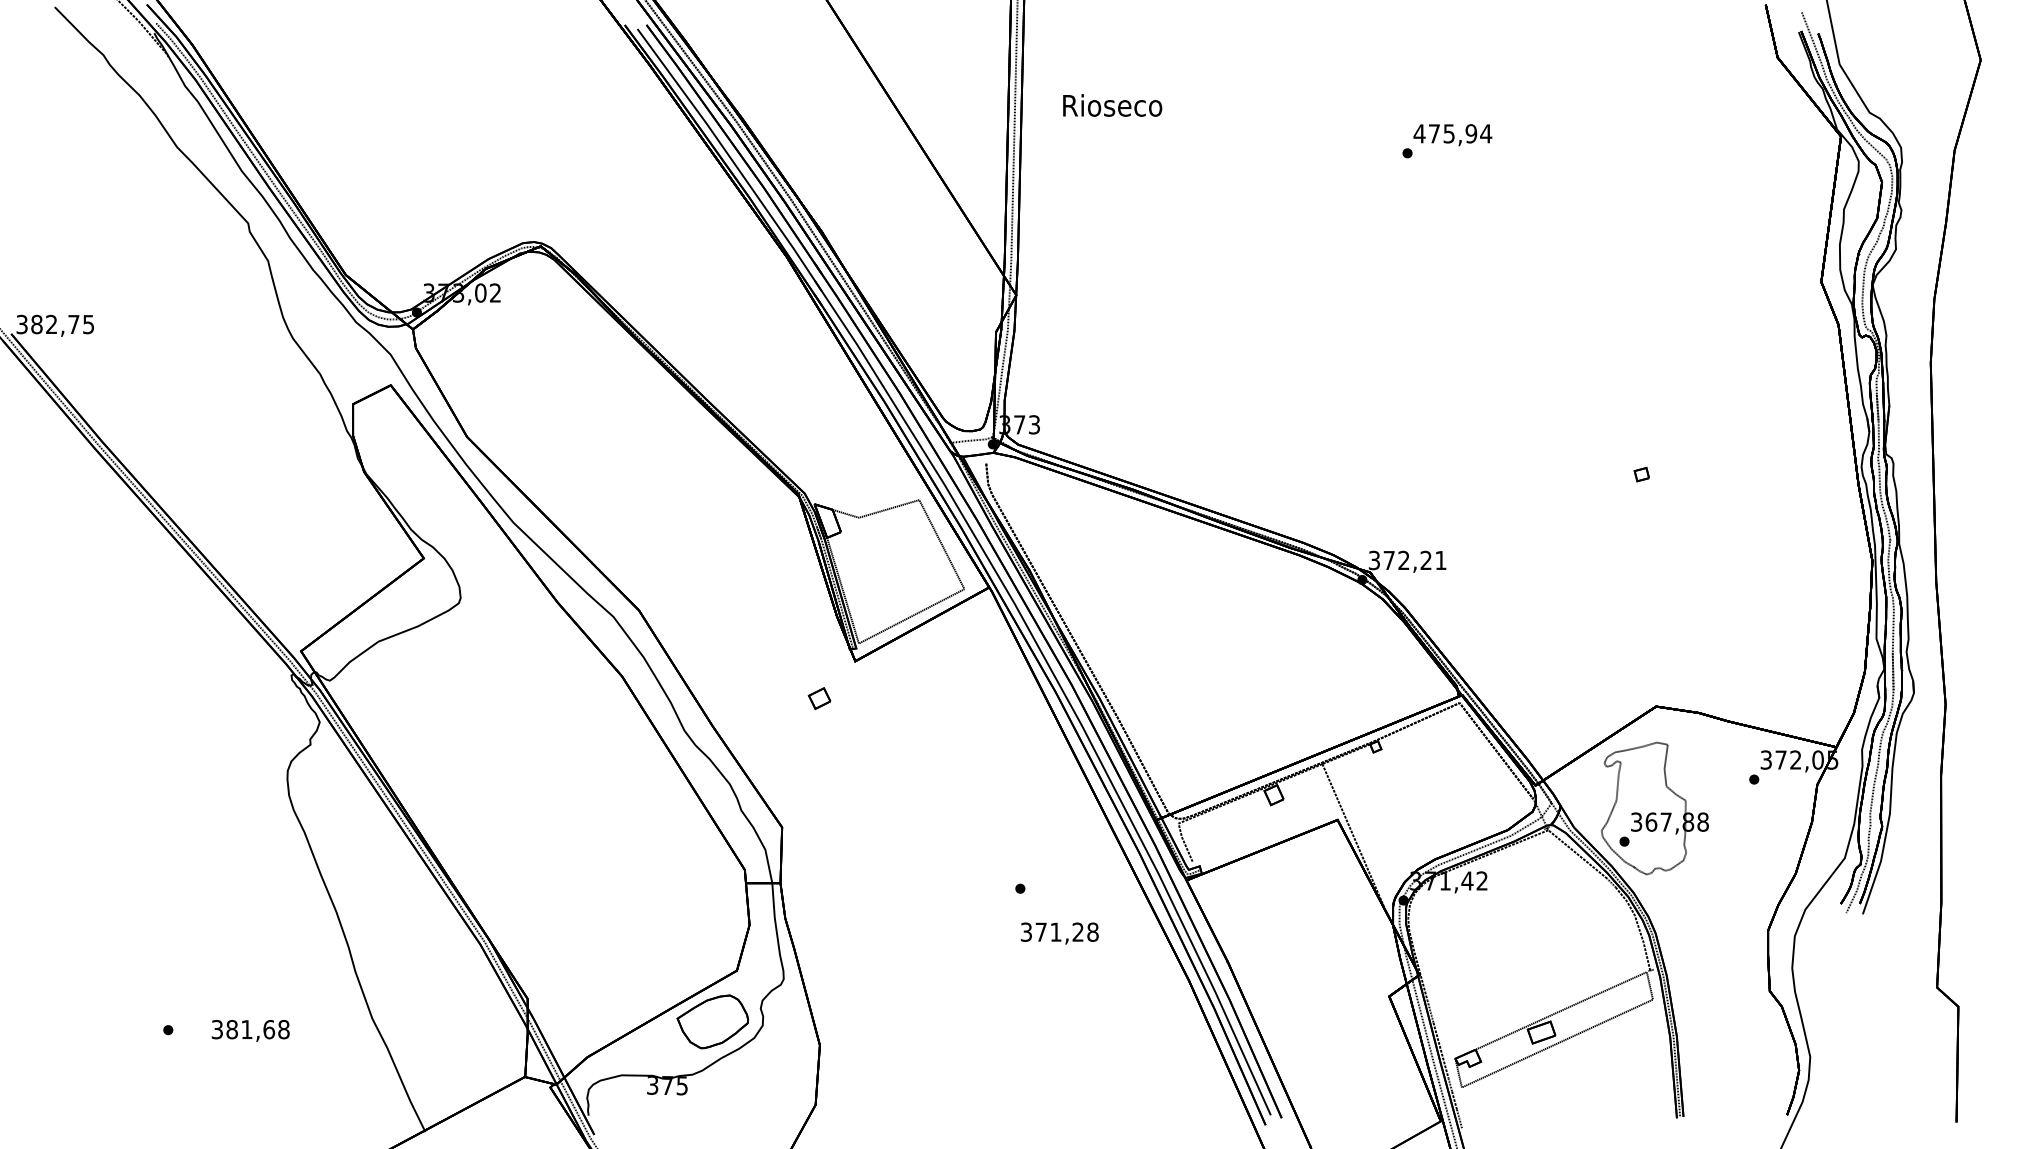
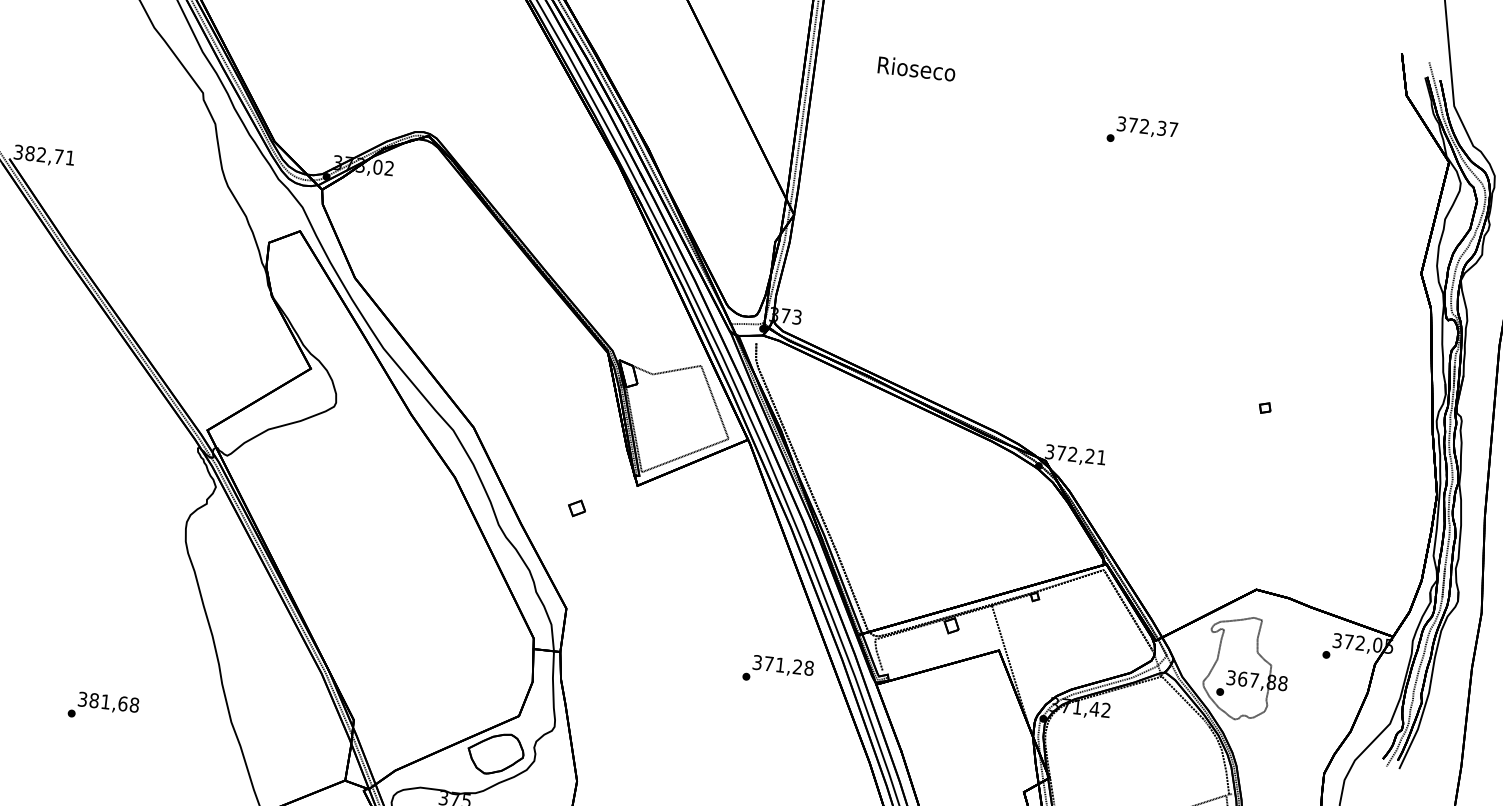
text: (1112, 105) -> (916, 68), moved
text: (1452, 133) -> (1147, 126), 475,94 -> 372,37
text: (88, 324) -> (70, 158), 382,75 -> 382,71
part: (819, 698) -> (576, 508), moved
text: (1059, 933) -> (783, 666), moved
text: (250, 1030) -> (108, 702), moved

